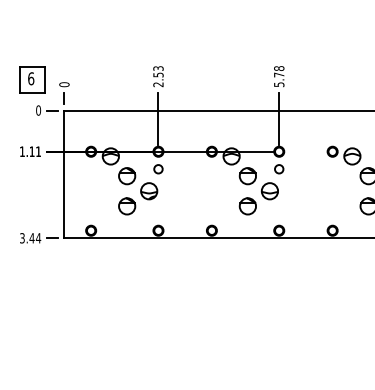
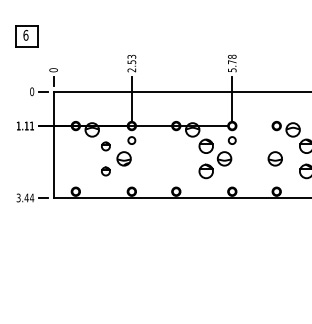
part: (32, 79) -> (27, 35), moved
part: (127, 176) -> (106, 146), size x0.6
part: (330, 191) -> (274, 159), added
part: (127, 206) -> (106, 171), size x0.6

